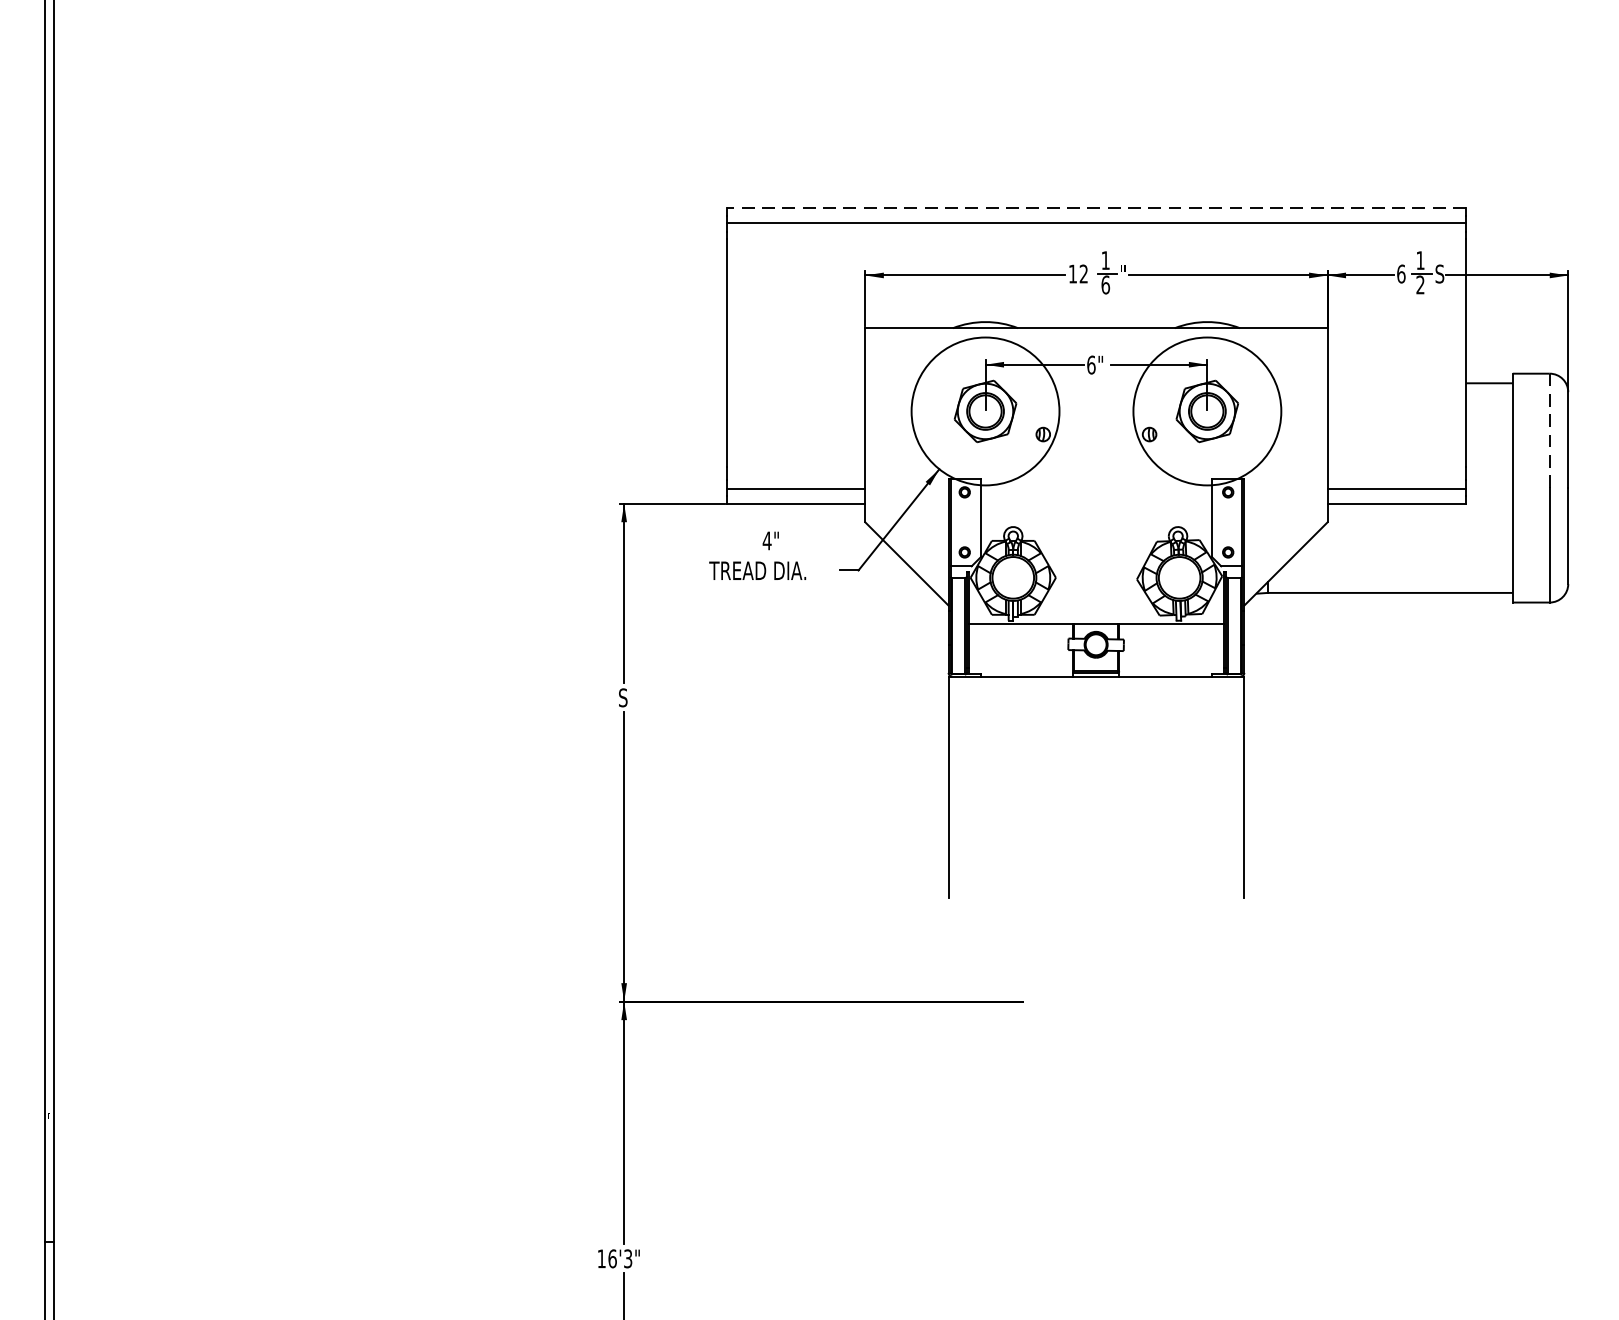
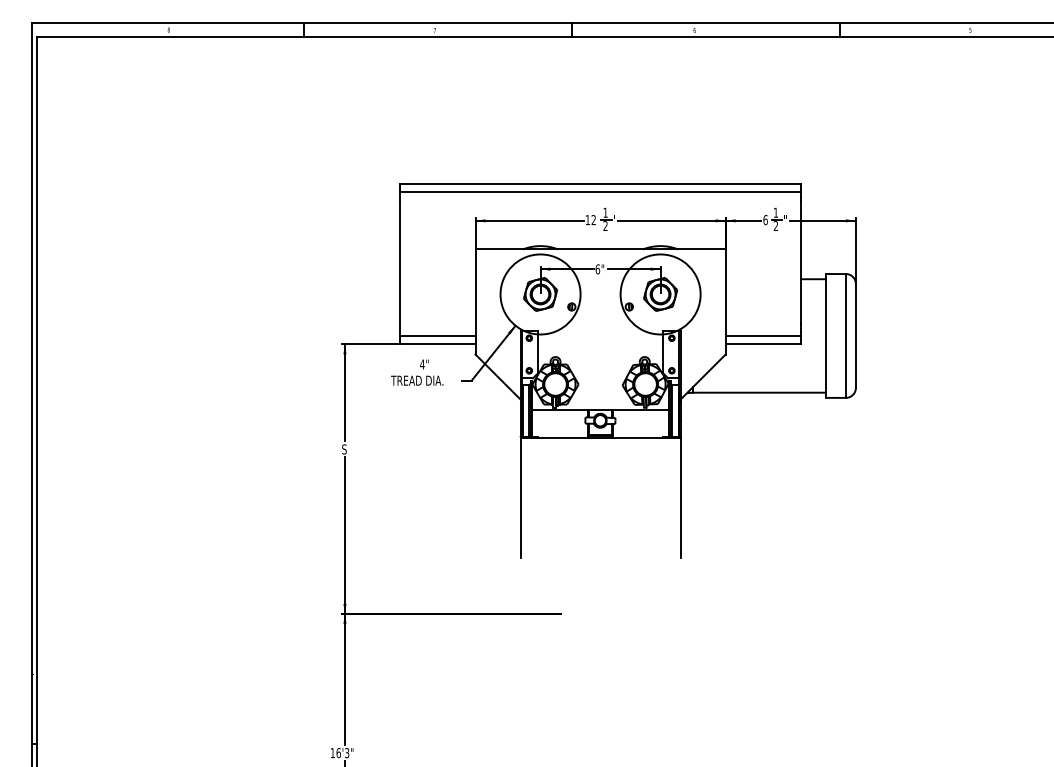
line: (1094, 208) -> (599, 184), dashed -> solid
text: (1439, 274) -> (786, 220), S -> "
text: (1105, 285) -> (605, 226), 6 -> 2
line: (1548, 431) -> (845, 305), dashed -> solid

